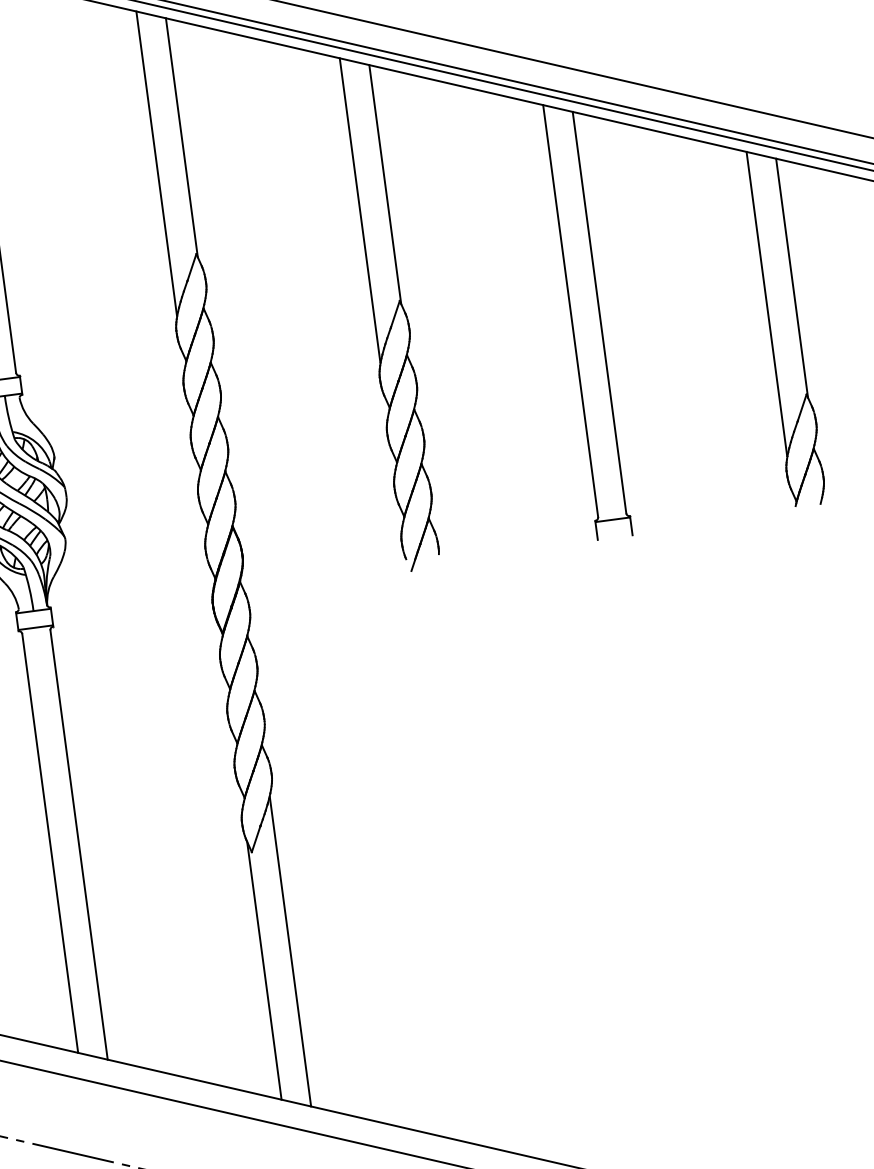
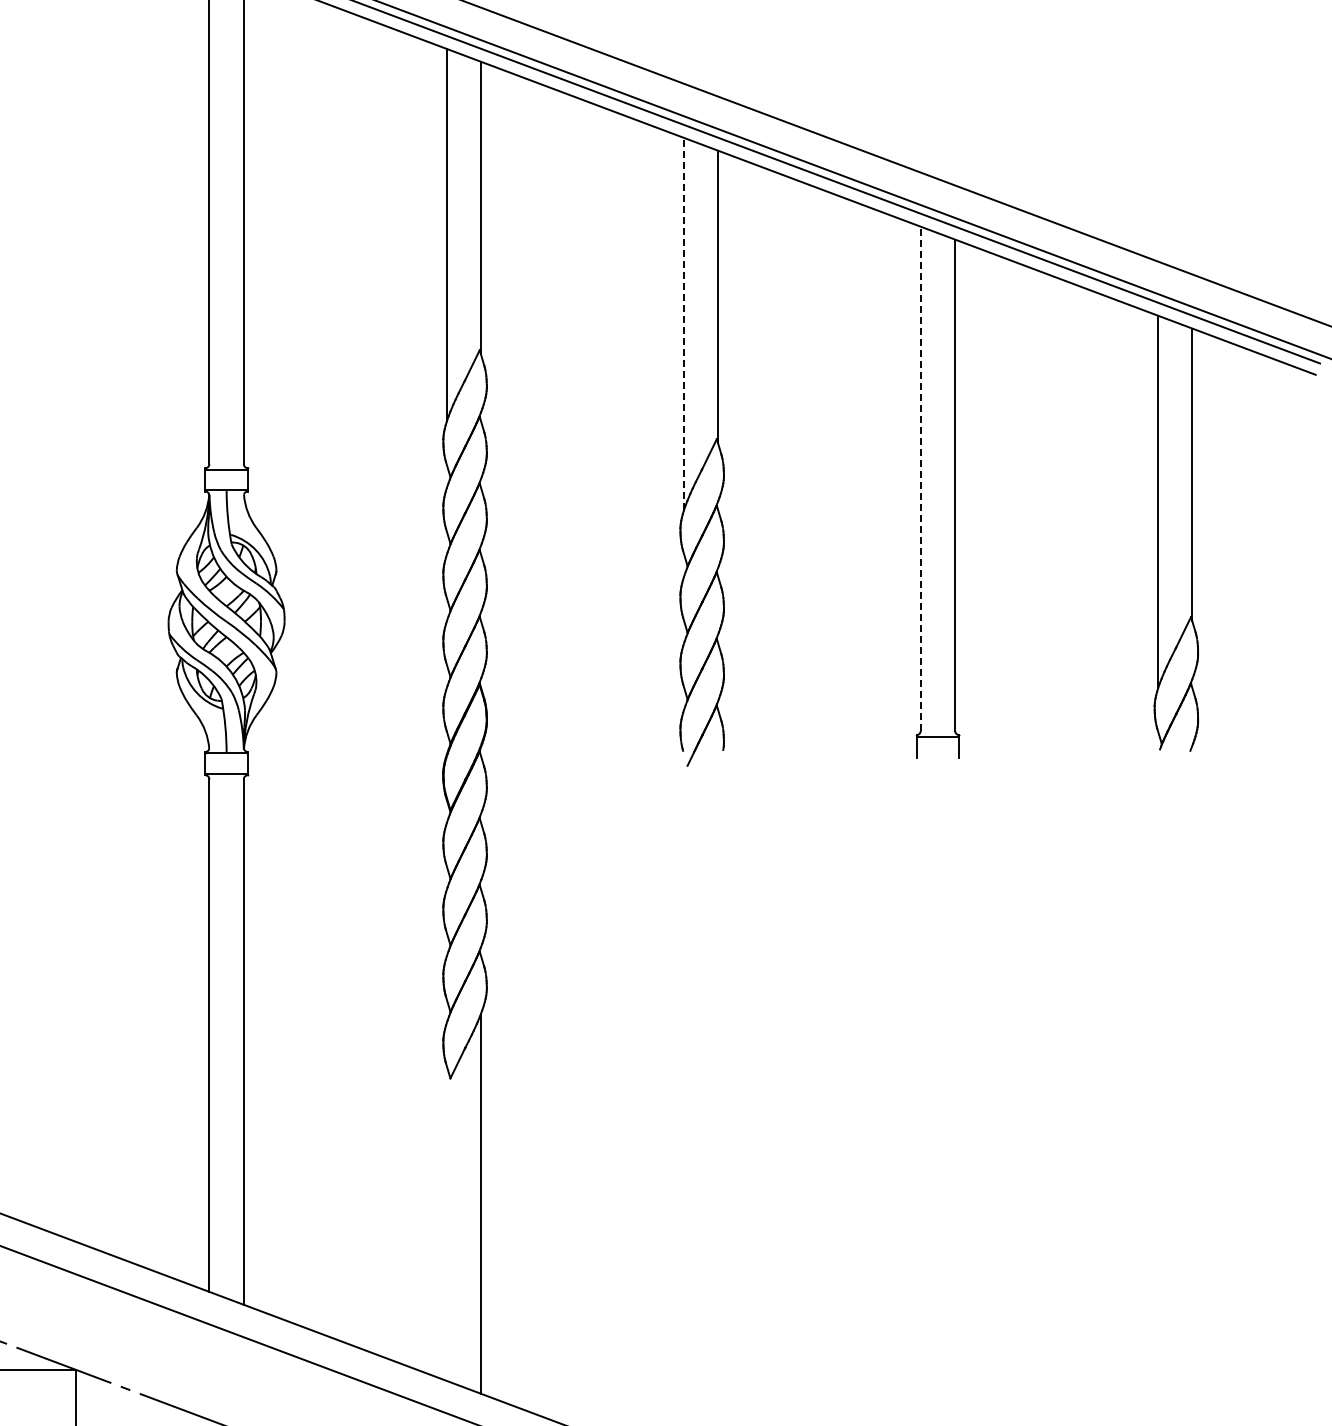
line: (359, 210) -> (683, 323), solid -> dashed
line: (570, 310) -> (920, 478), solid -> dashed
line: (264, 970) -> (446, 1222), removed

